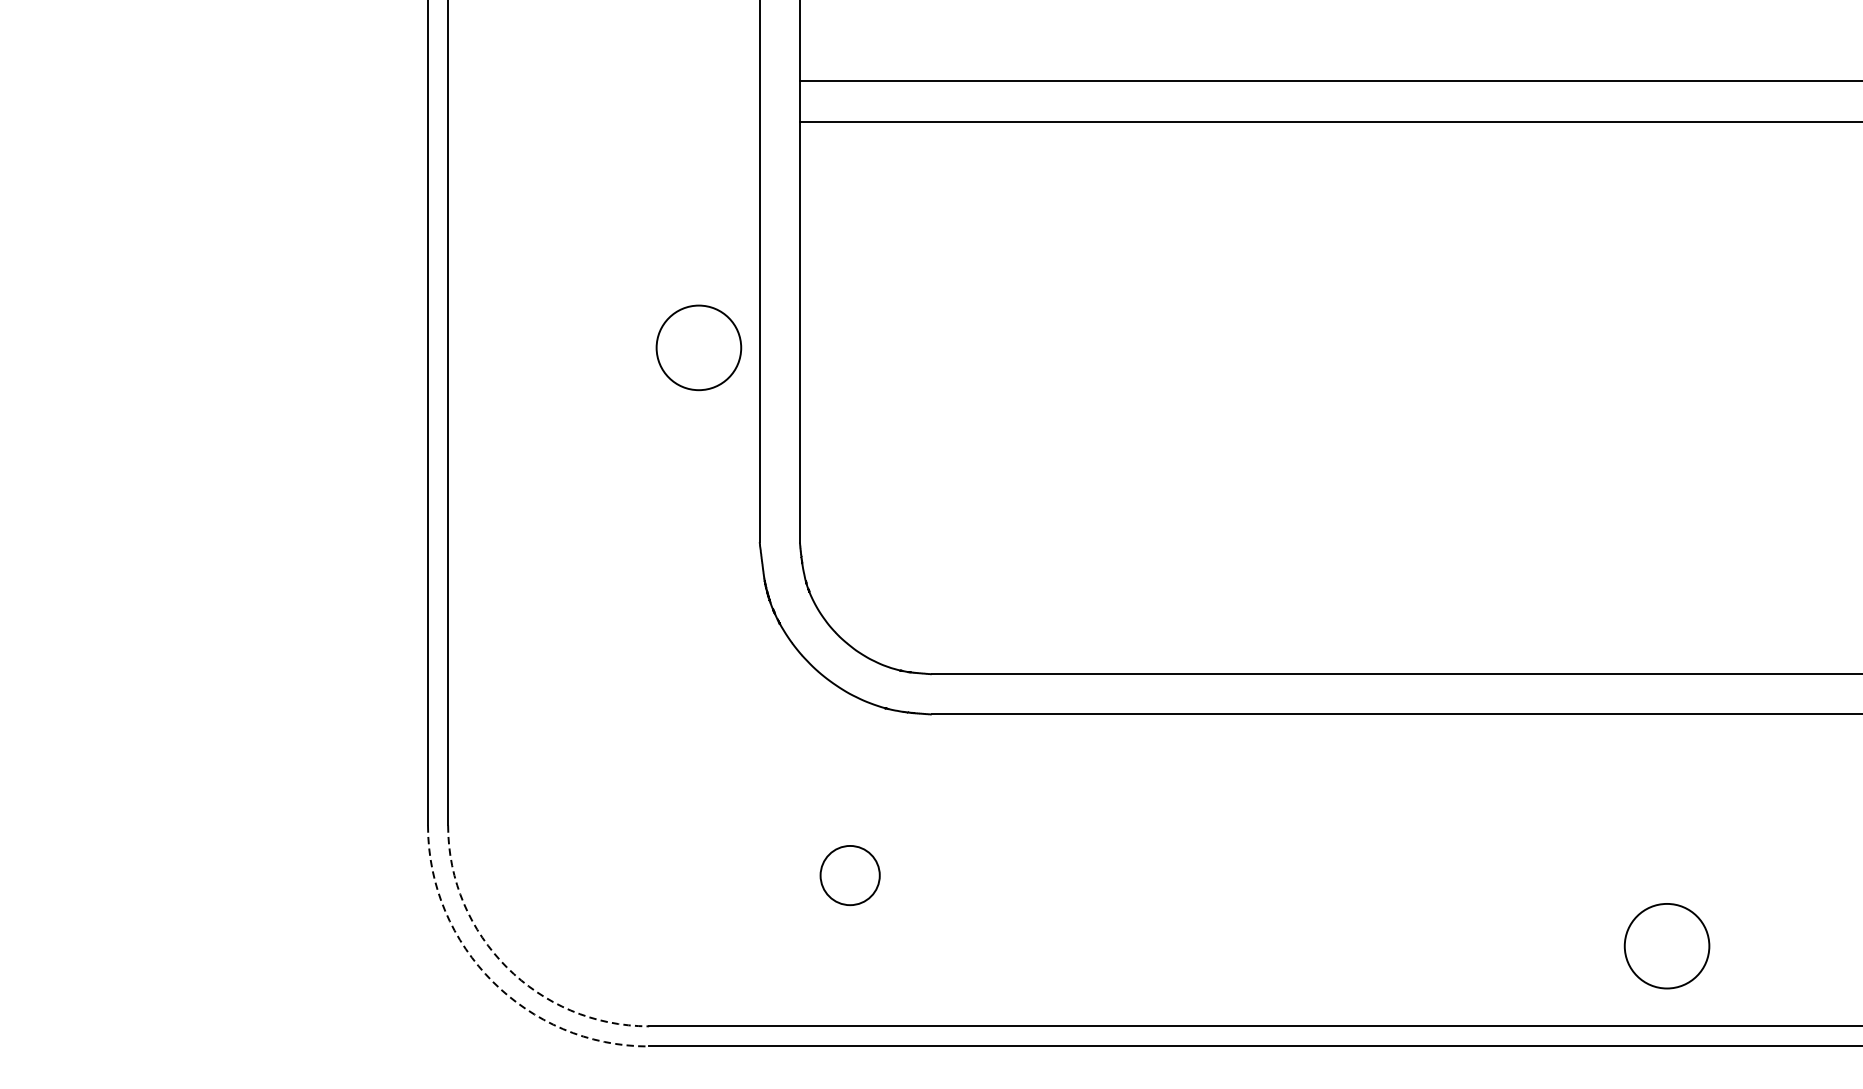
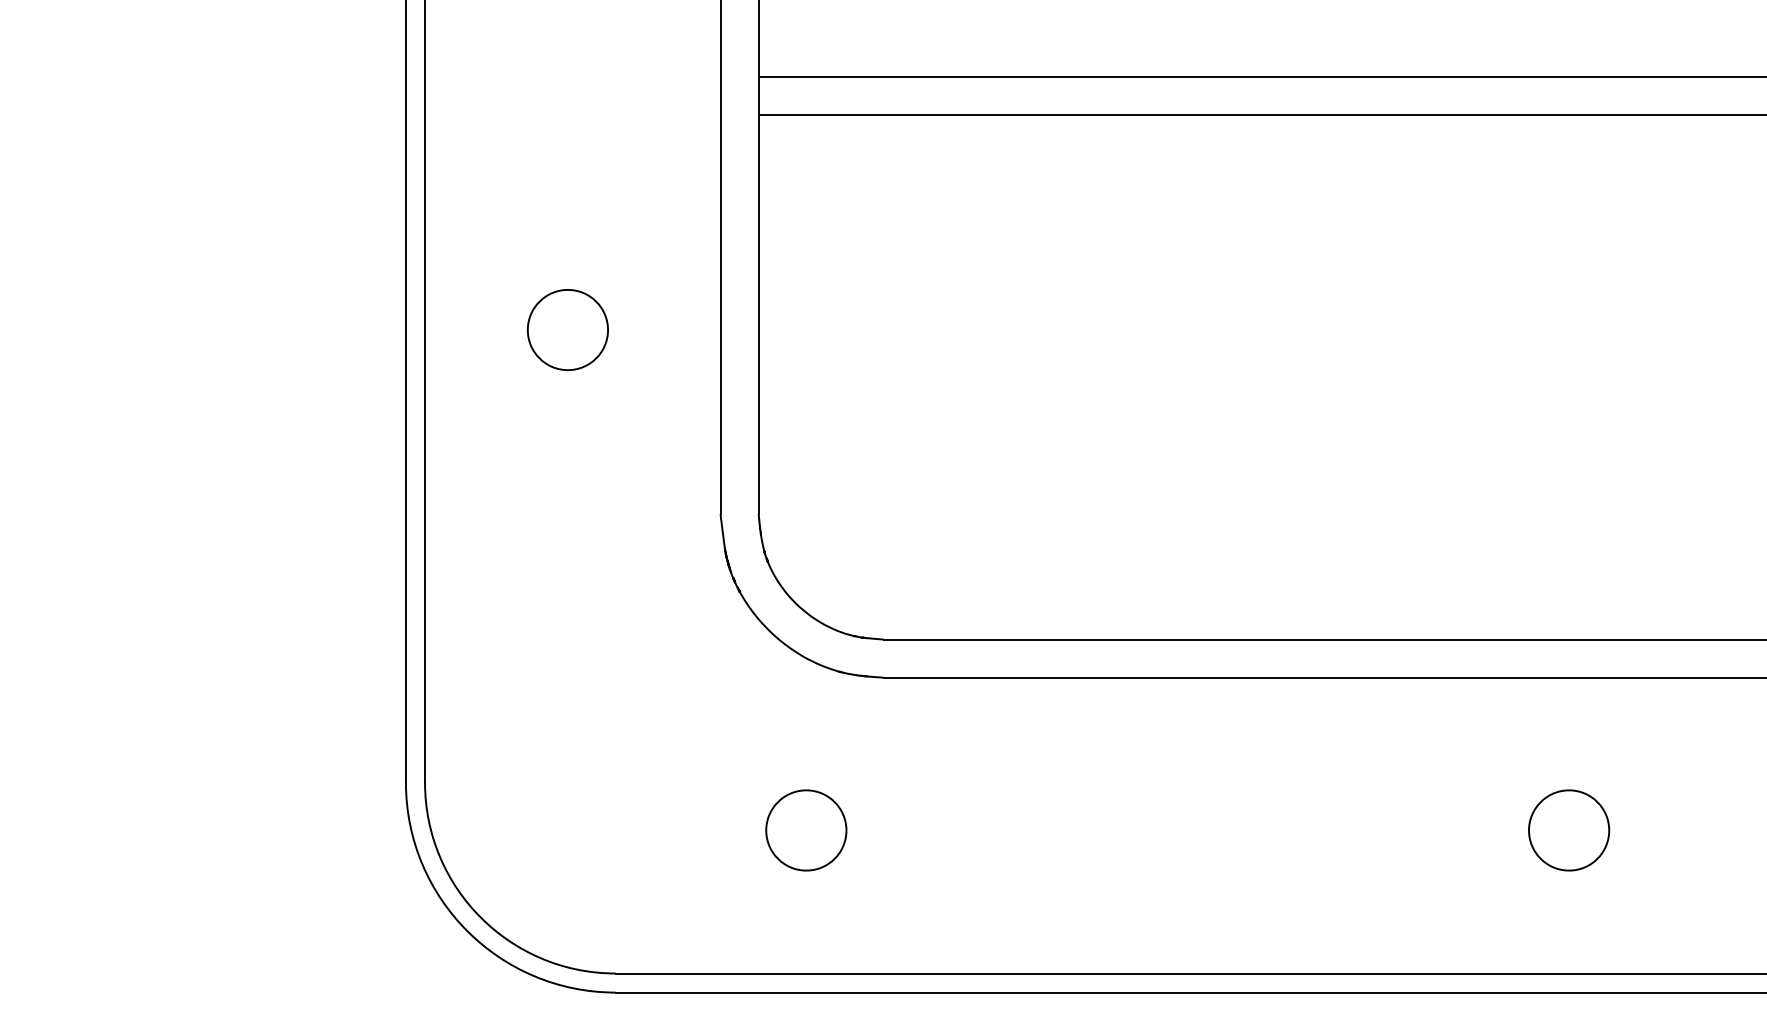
circle: (698, 347) -> (567, 329), moved
circle: (850, 875) -> (806, 830), size x1.43
circle: (1667, 946) -> (1569, 830), moved
arc: (506, 967) -> (480, 917), dashed -> solid
arc: (492, 982) -> (467, 931), dashed -> solid

